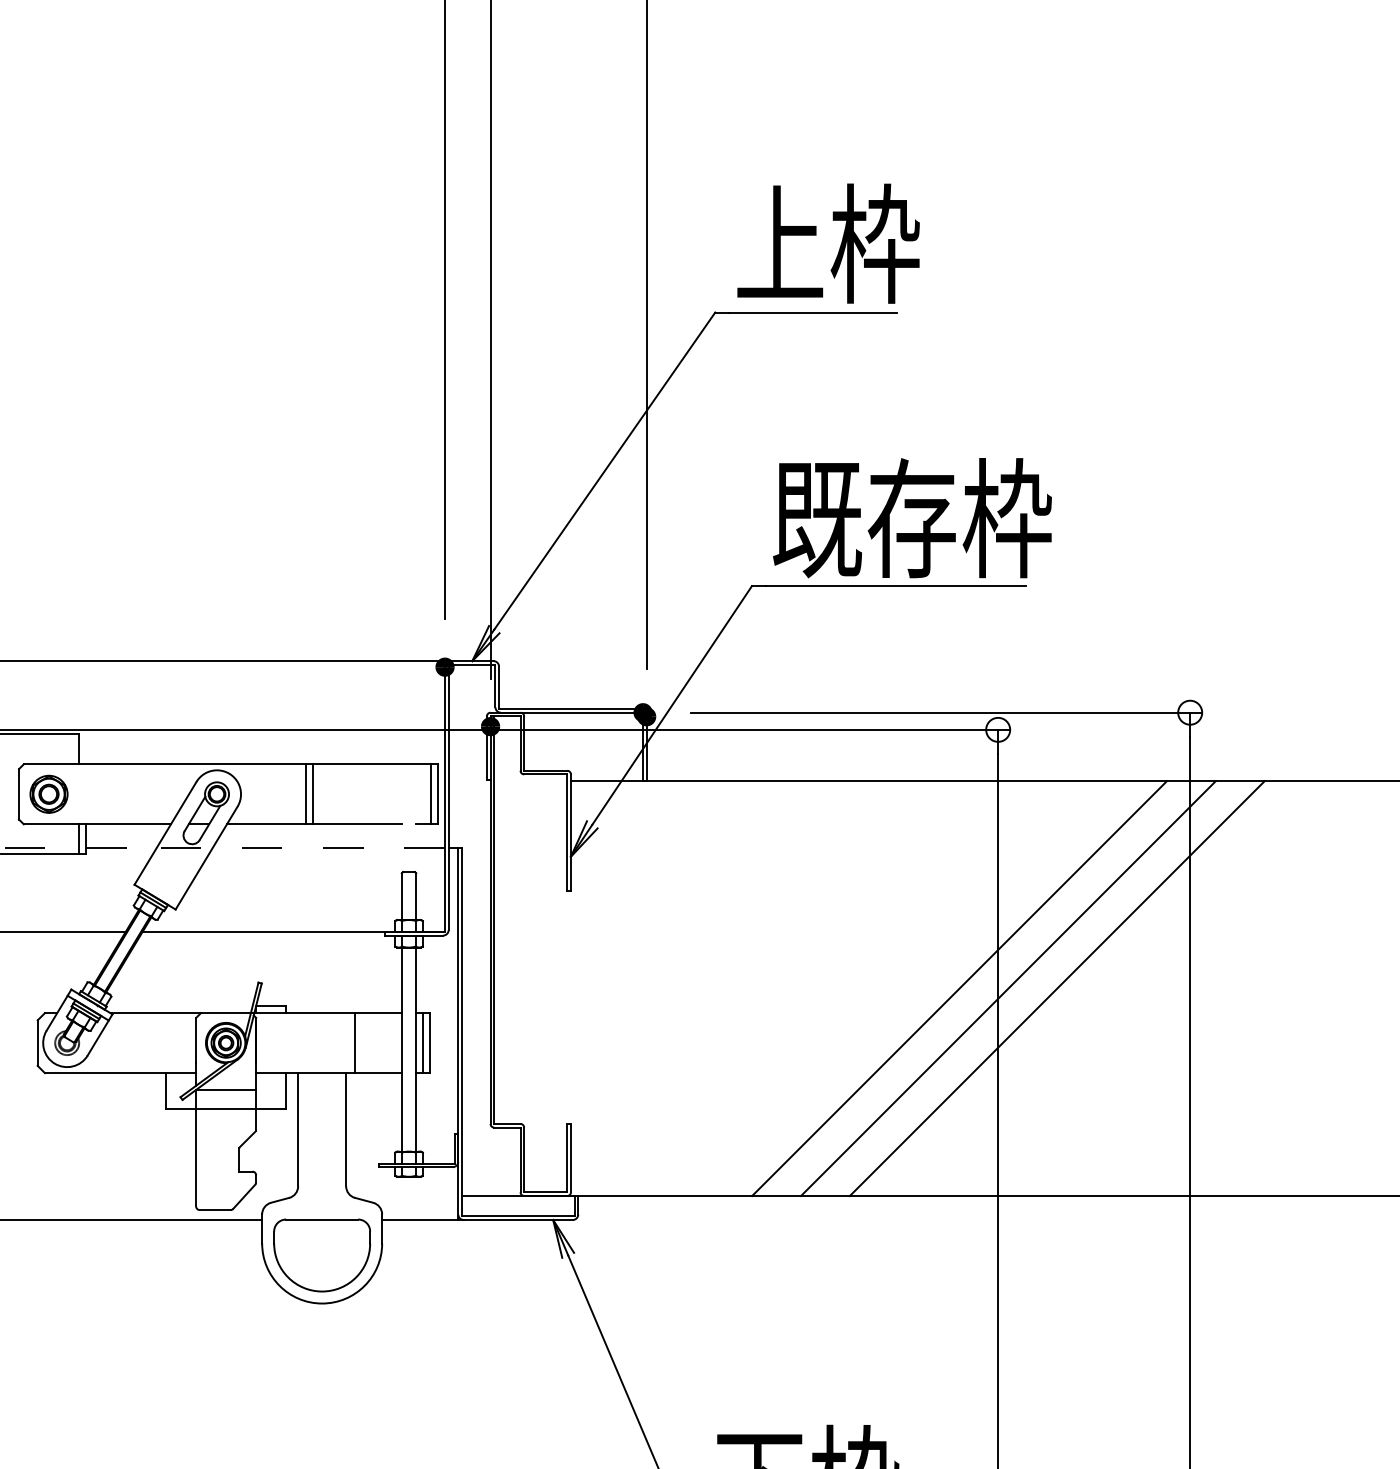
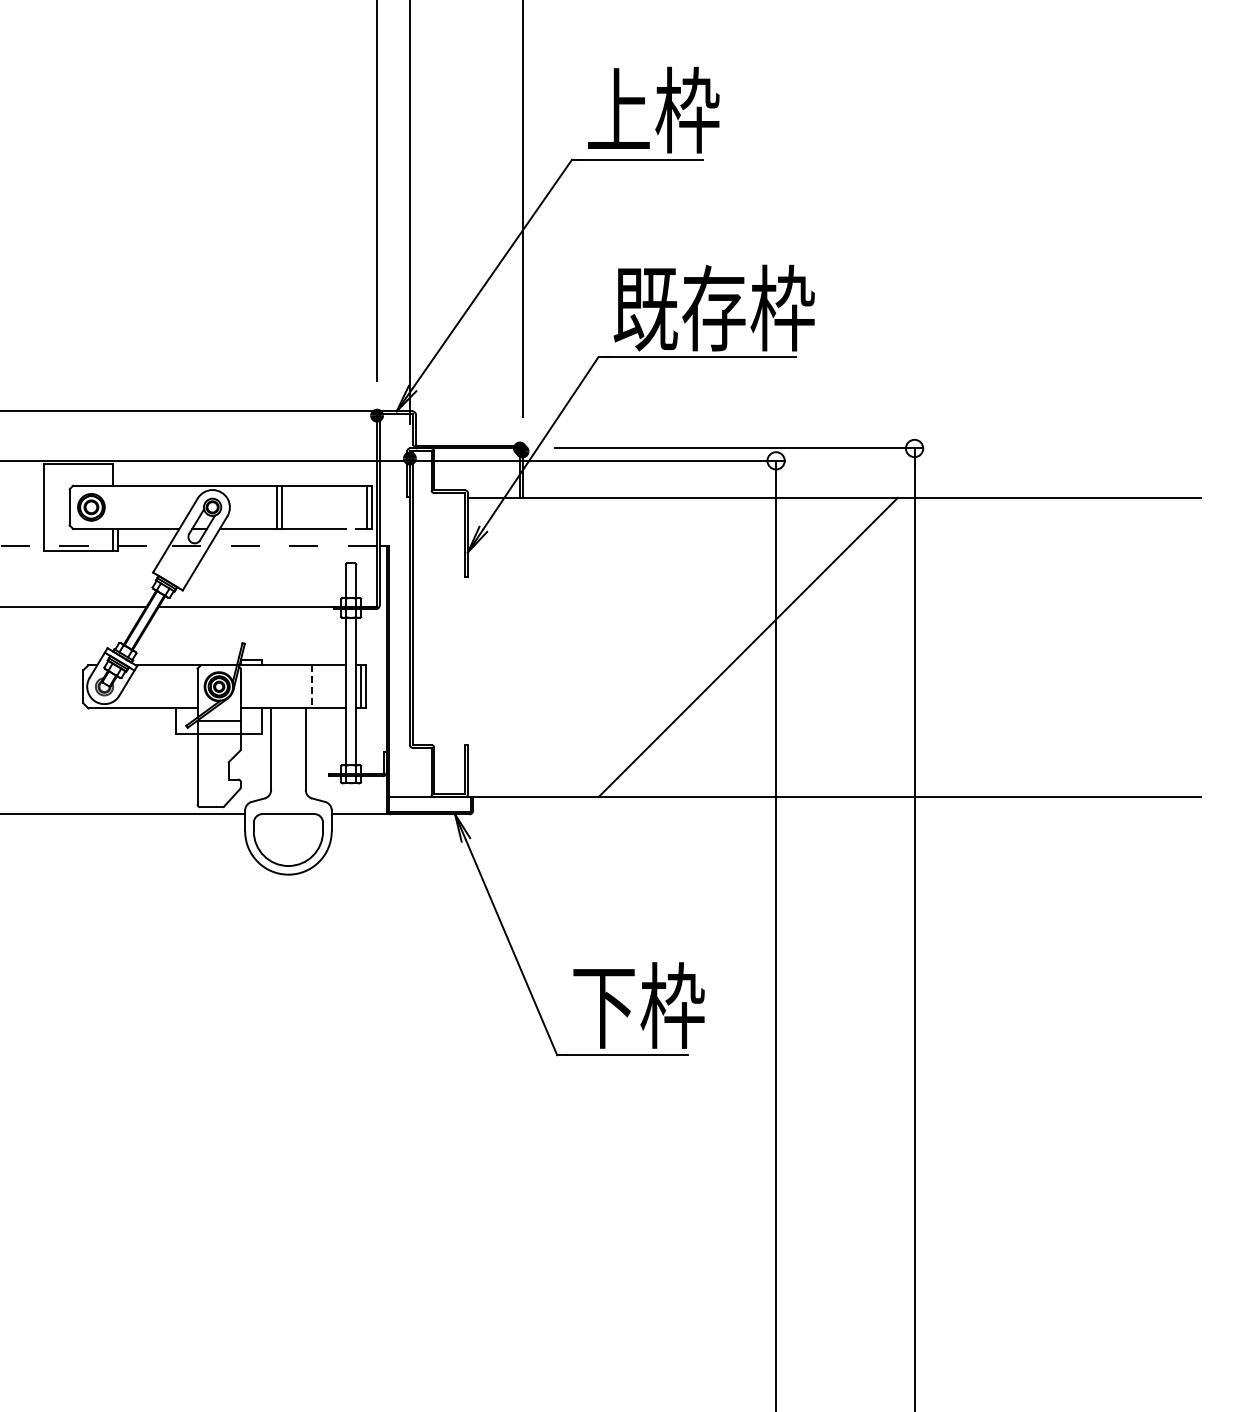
line: (1008, 988) -> (783, 647), removed
line: (1056, 988) -> (818, 647), removed
line: (355, 1042) -> (312, 686), solid -> dashed

